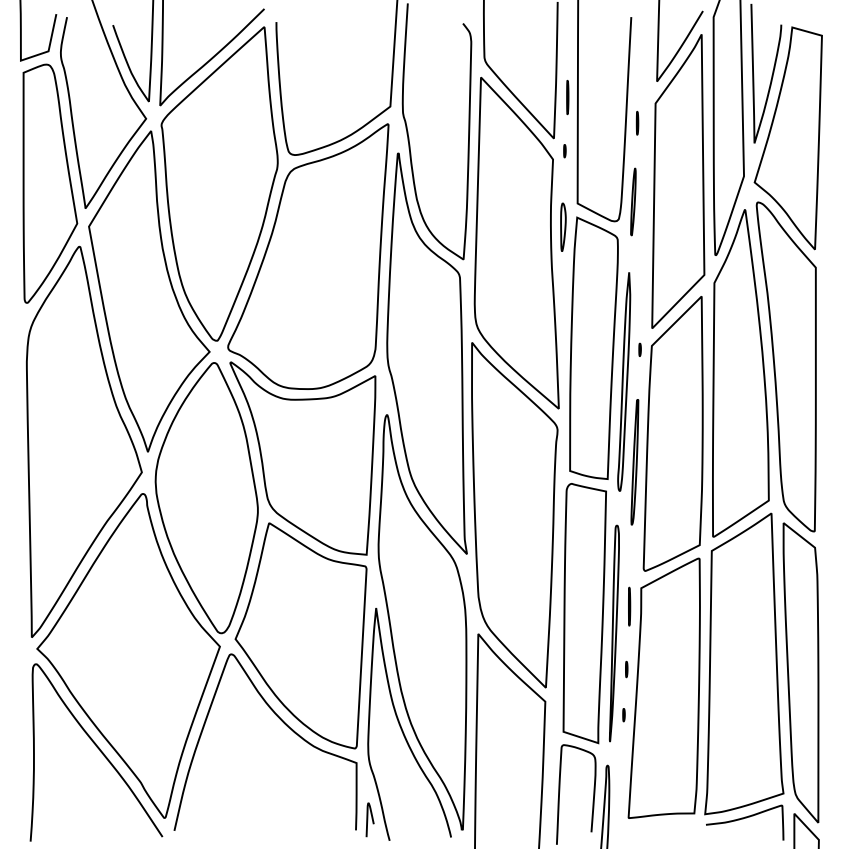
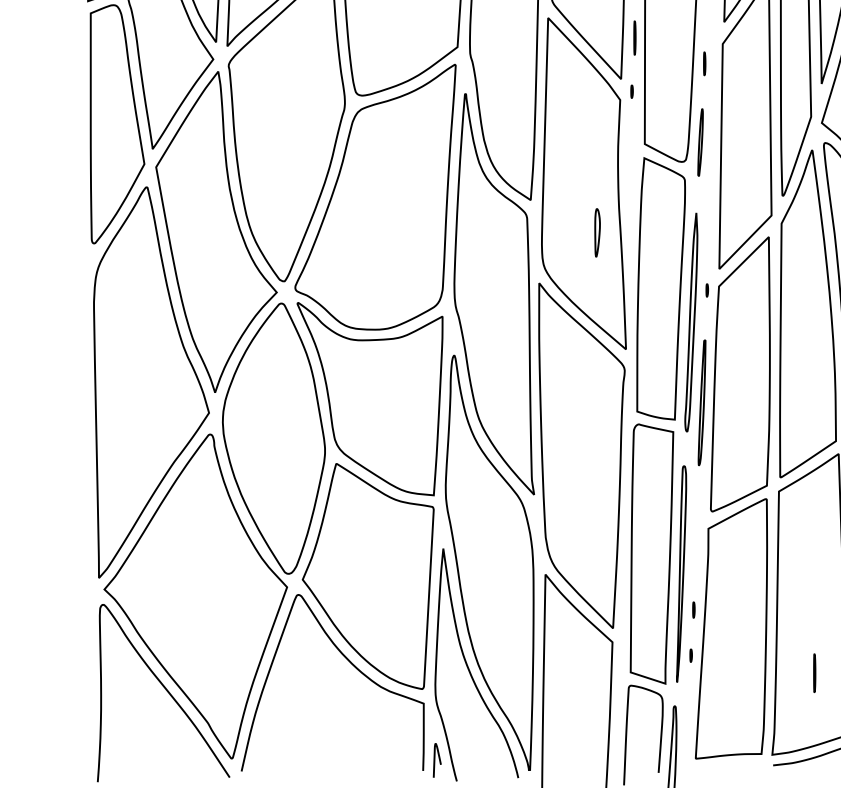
part: (563, 226) -> (597, 232), moved
line: (629, 606) -> (814, 673), moved

